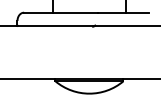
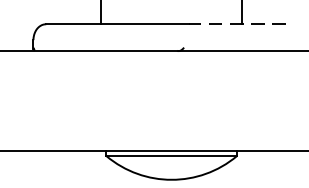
line: (123, 12) -> (237, 23), solid -> dashed

